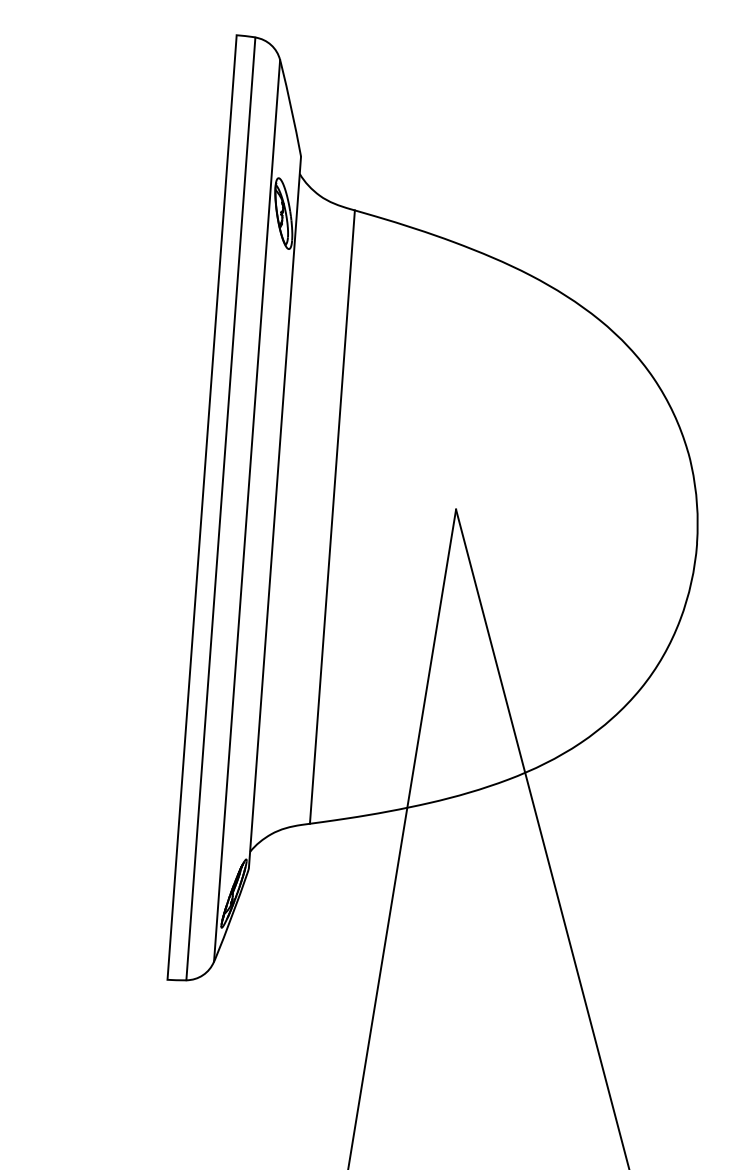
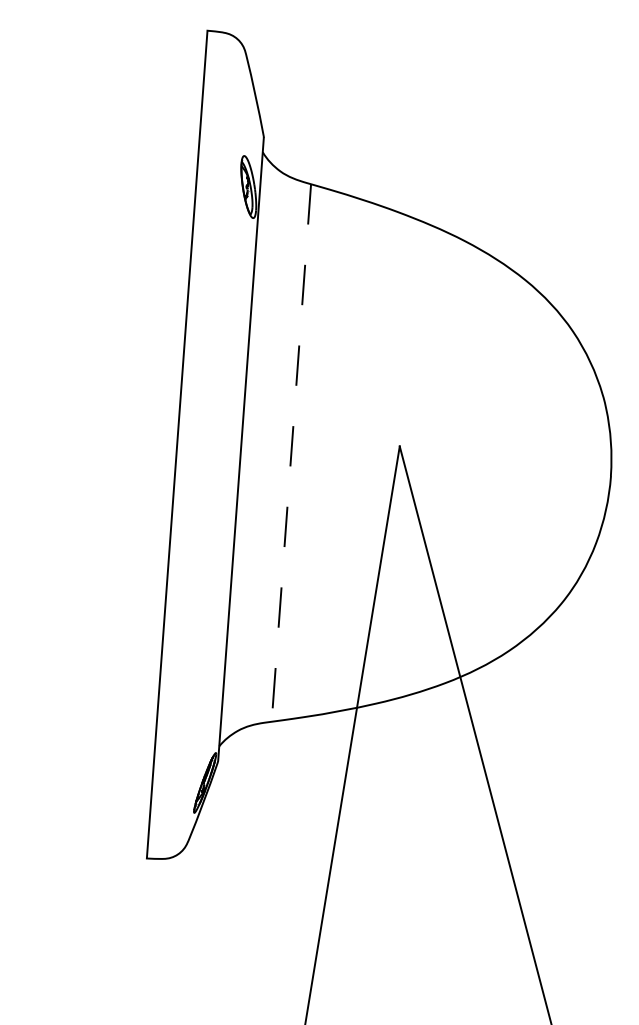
line: (220, 508) -> (193, 445), removed
line: (246, 510) -> (216, 447), removed
line: (332, 517) -> (291, 453), solid -> dashed

